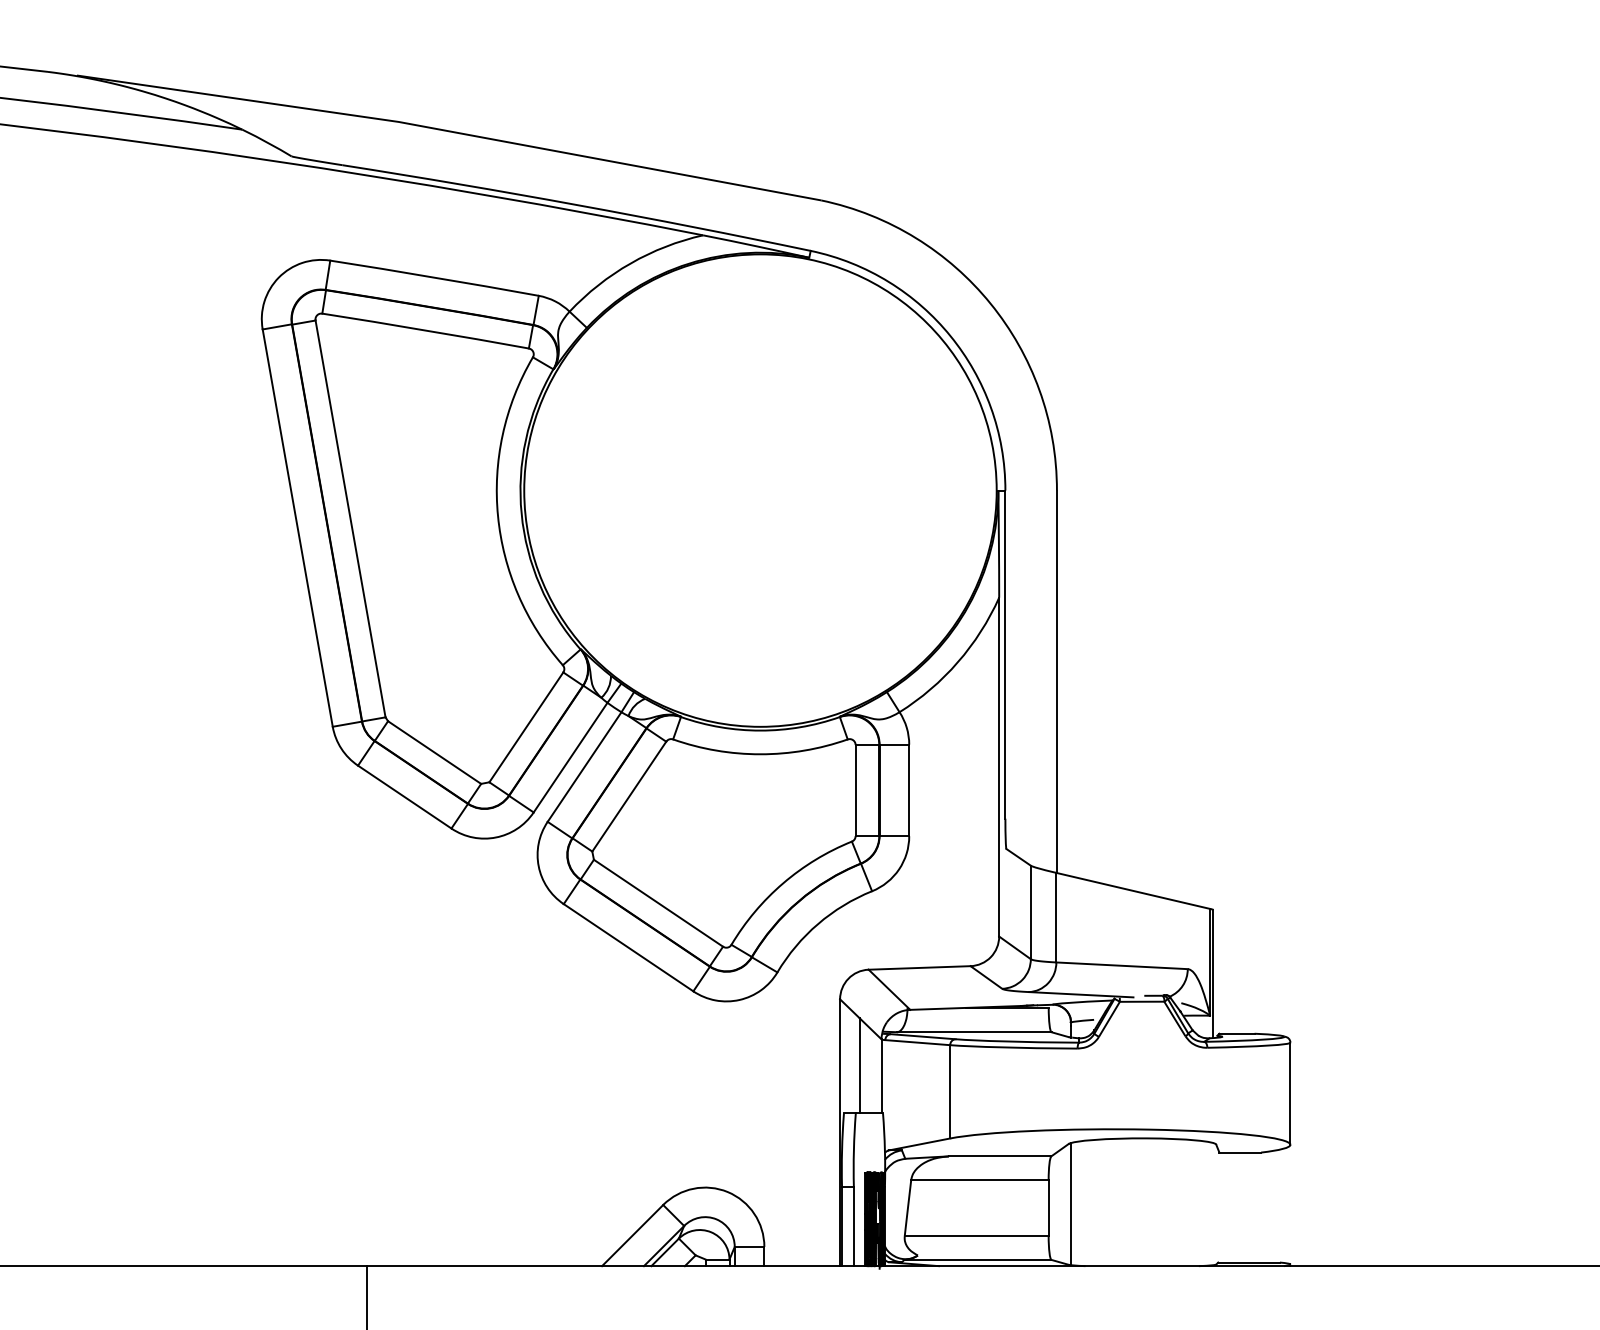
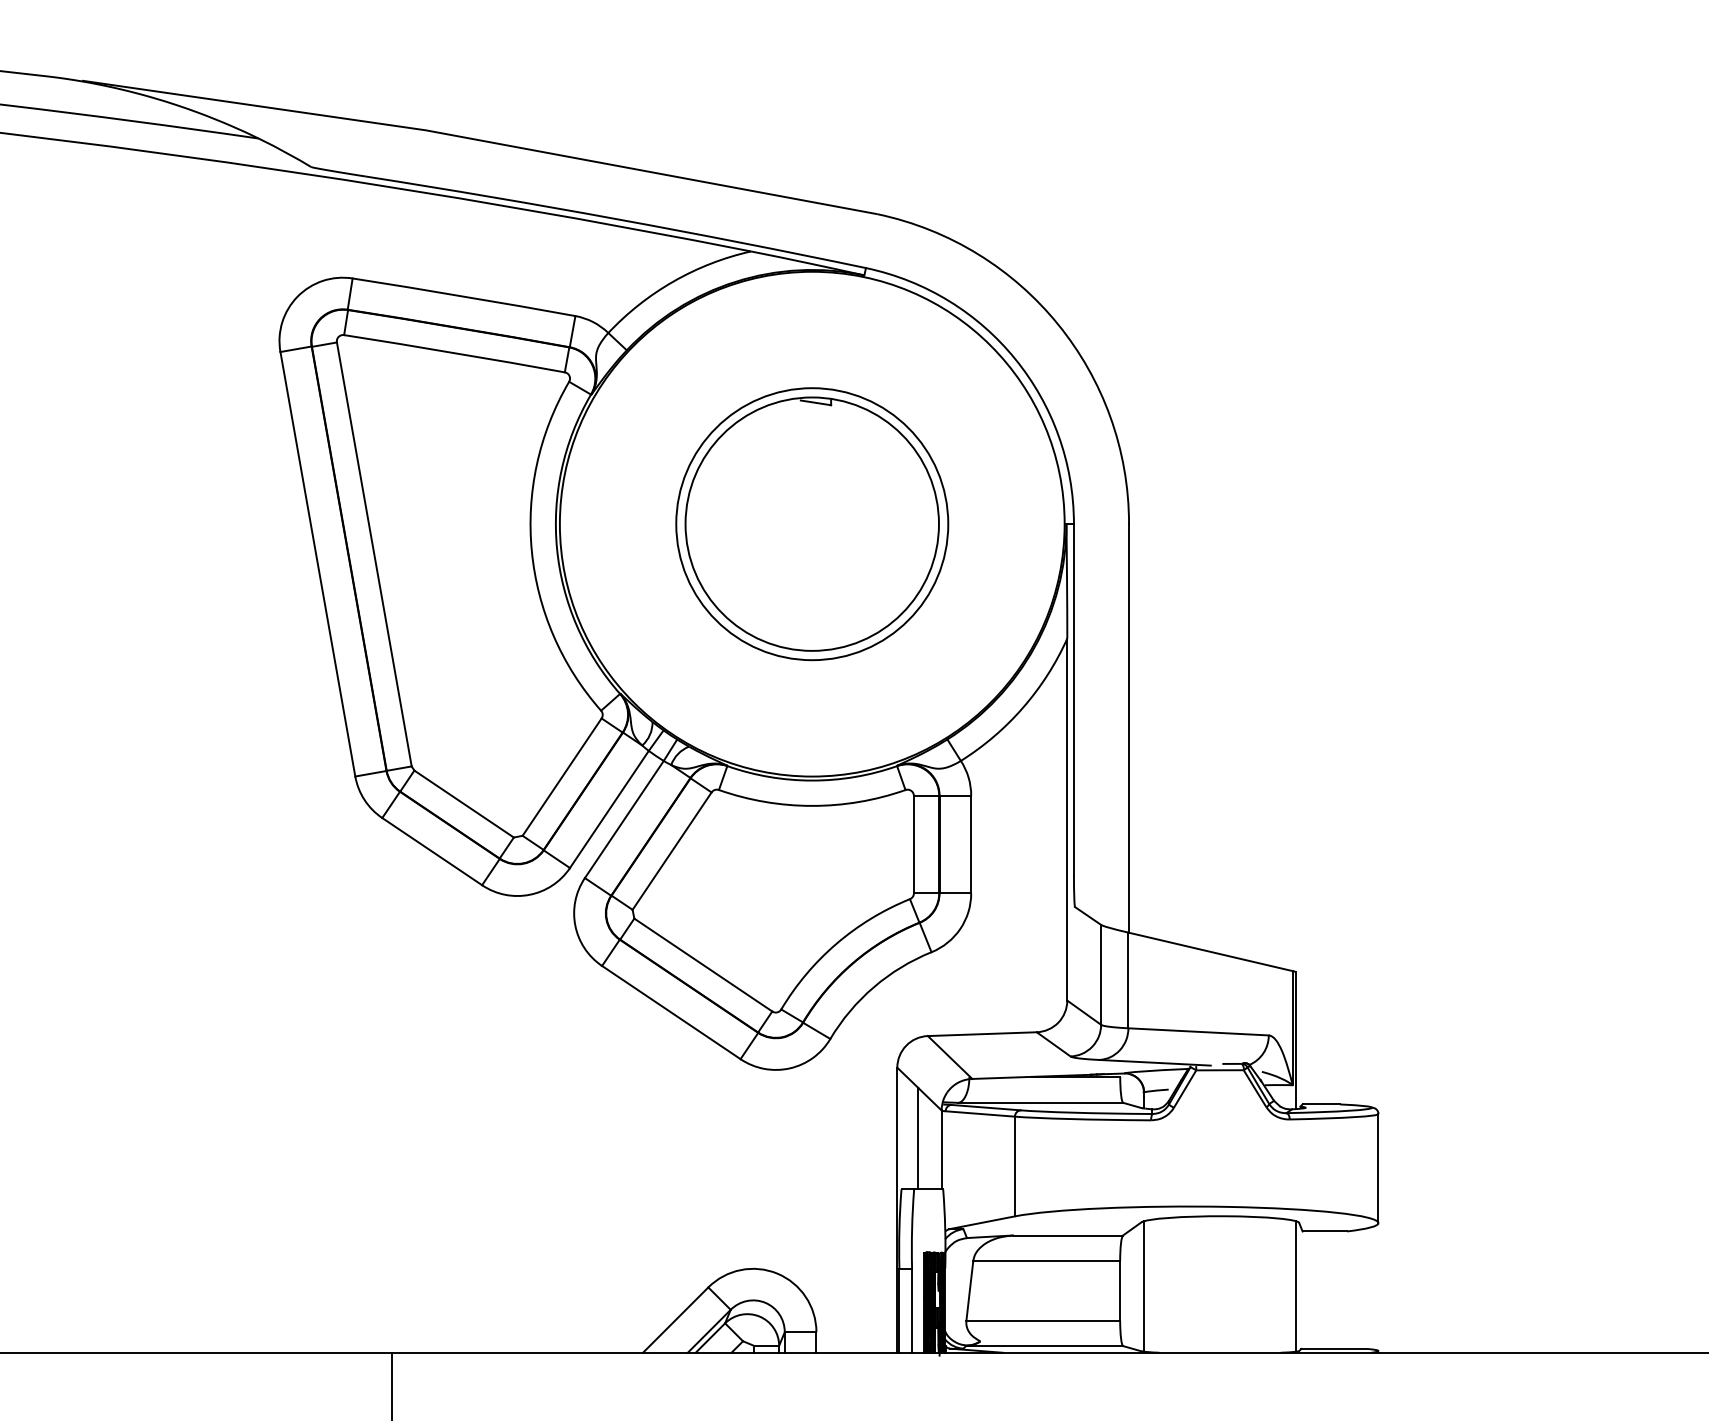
part: (760, 490) -> (812, 524), added
line: (1213, 1204) -> (1296, 1286), added

